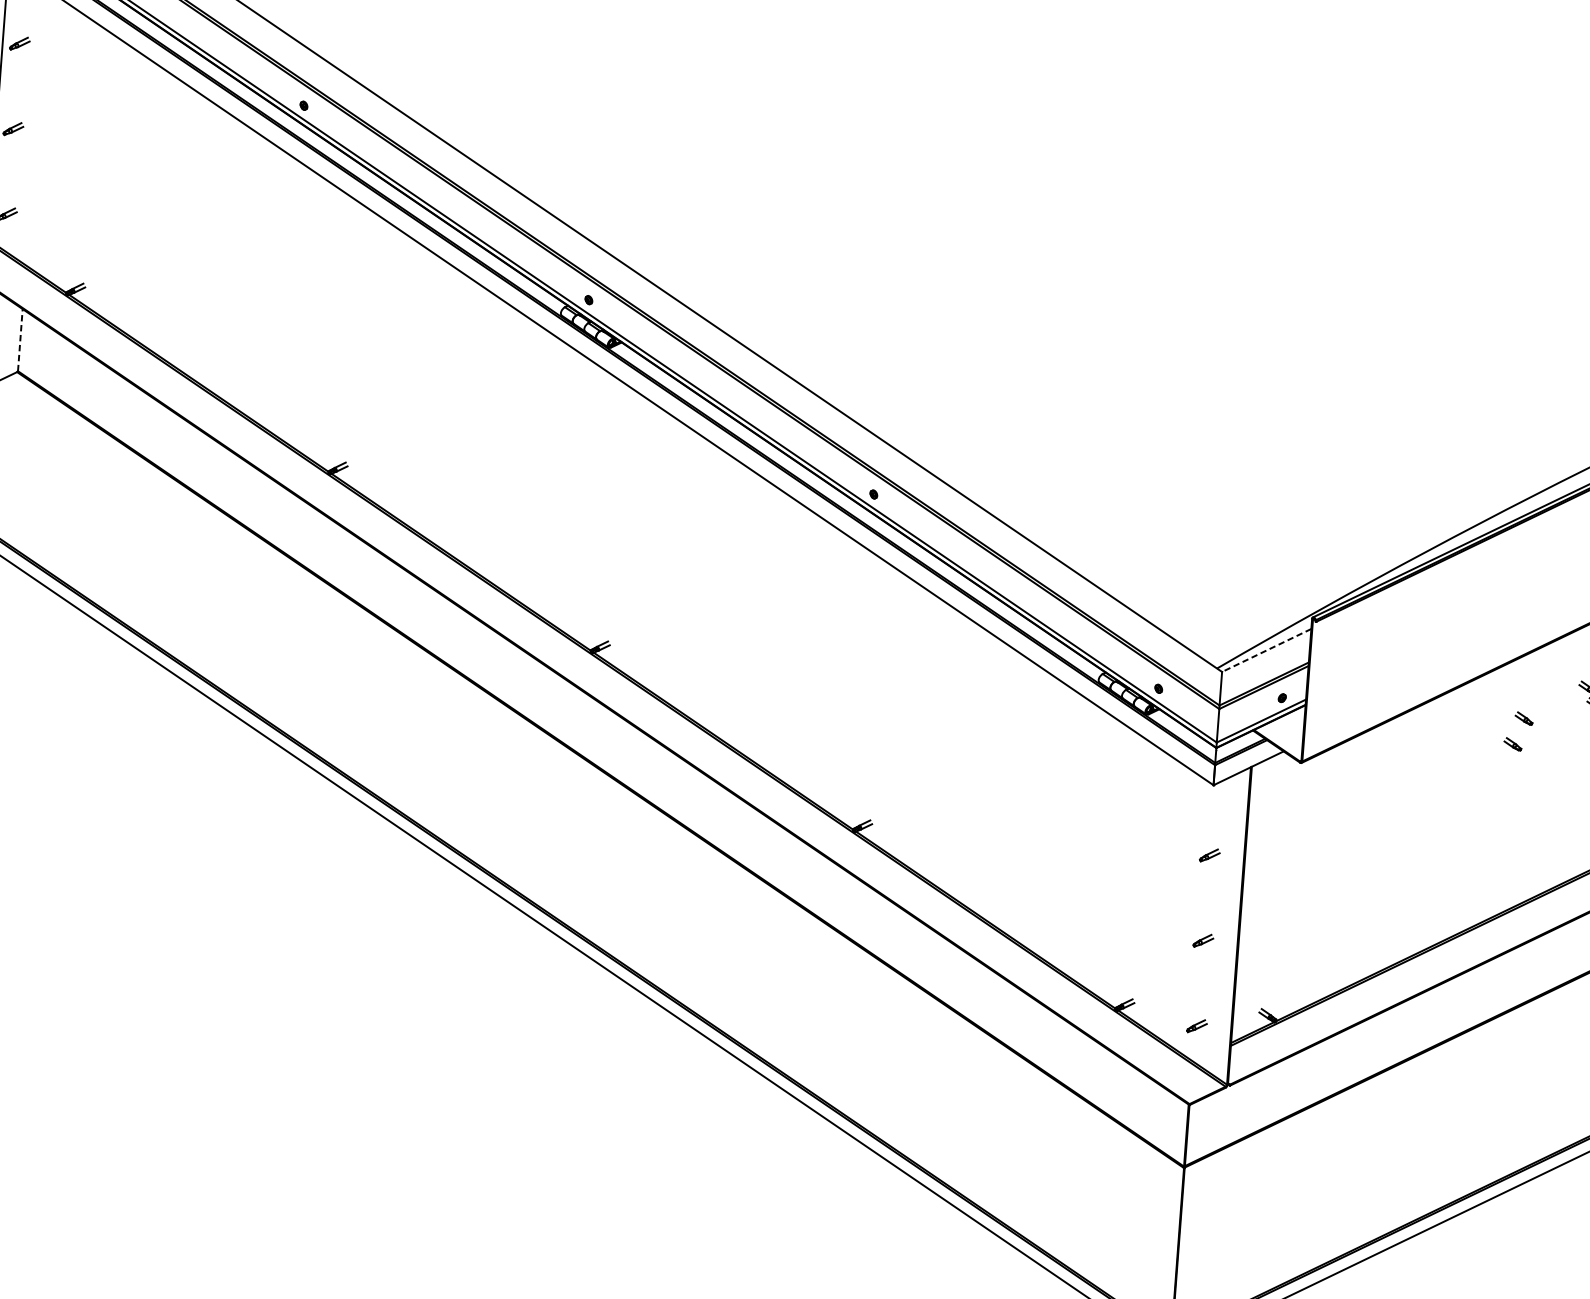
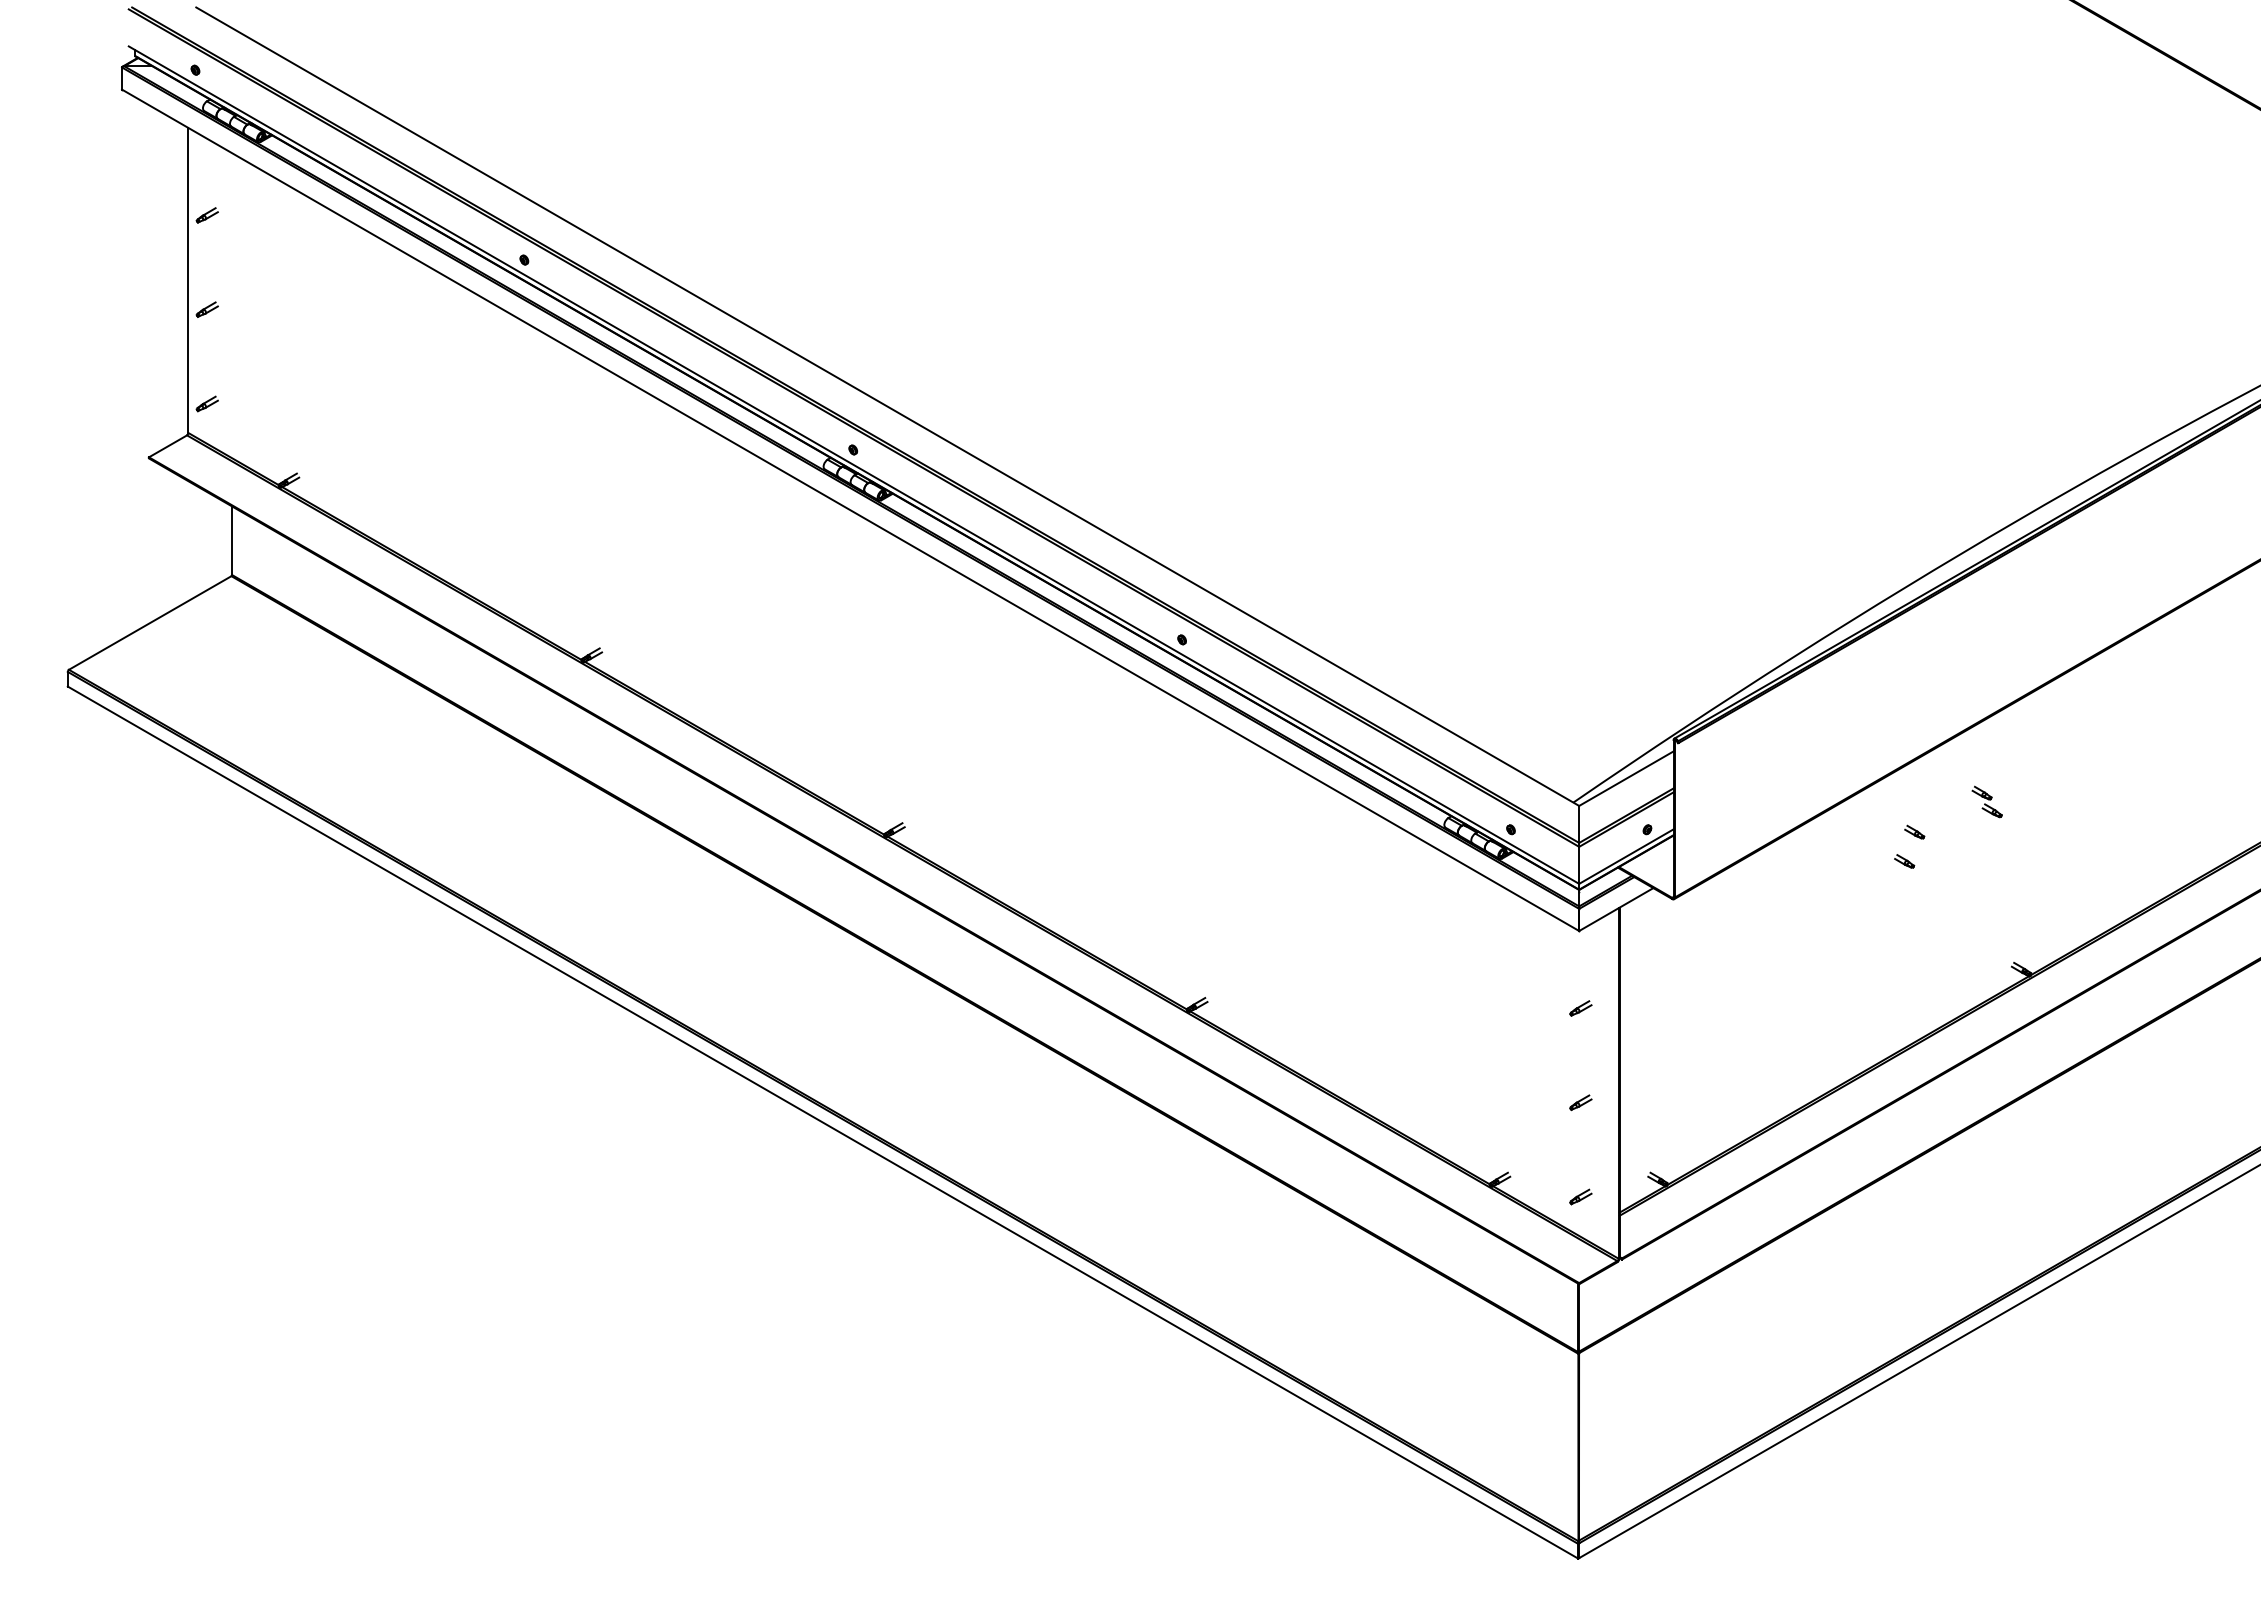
line: (20, 339) -> (232, 540), dashed -> solid
line: (1266, 650) -> (1626, 778), dashed -> solid

